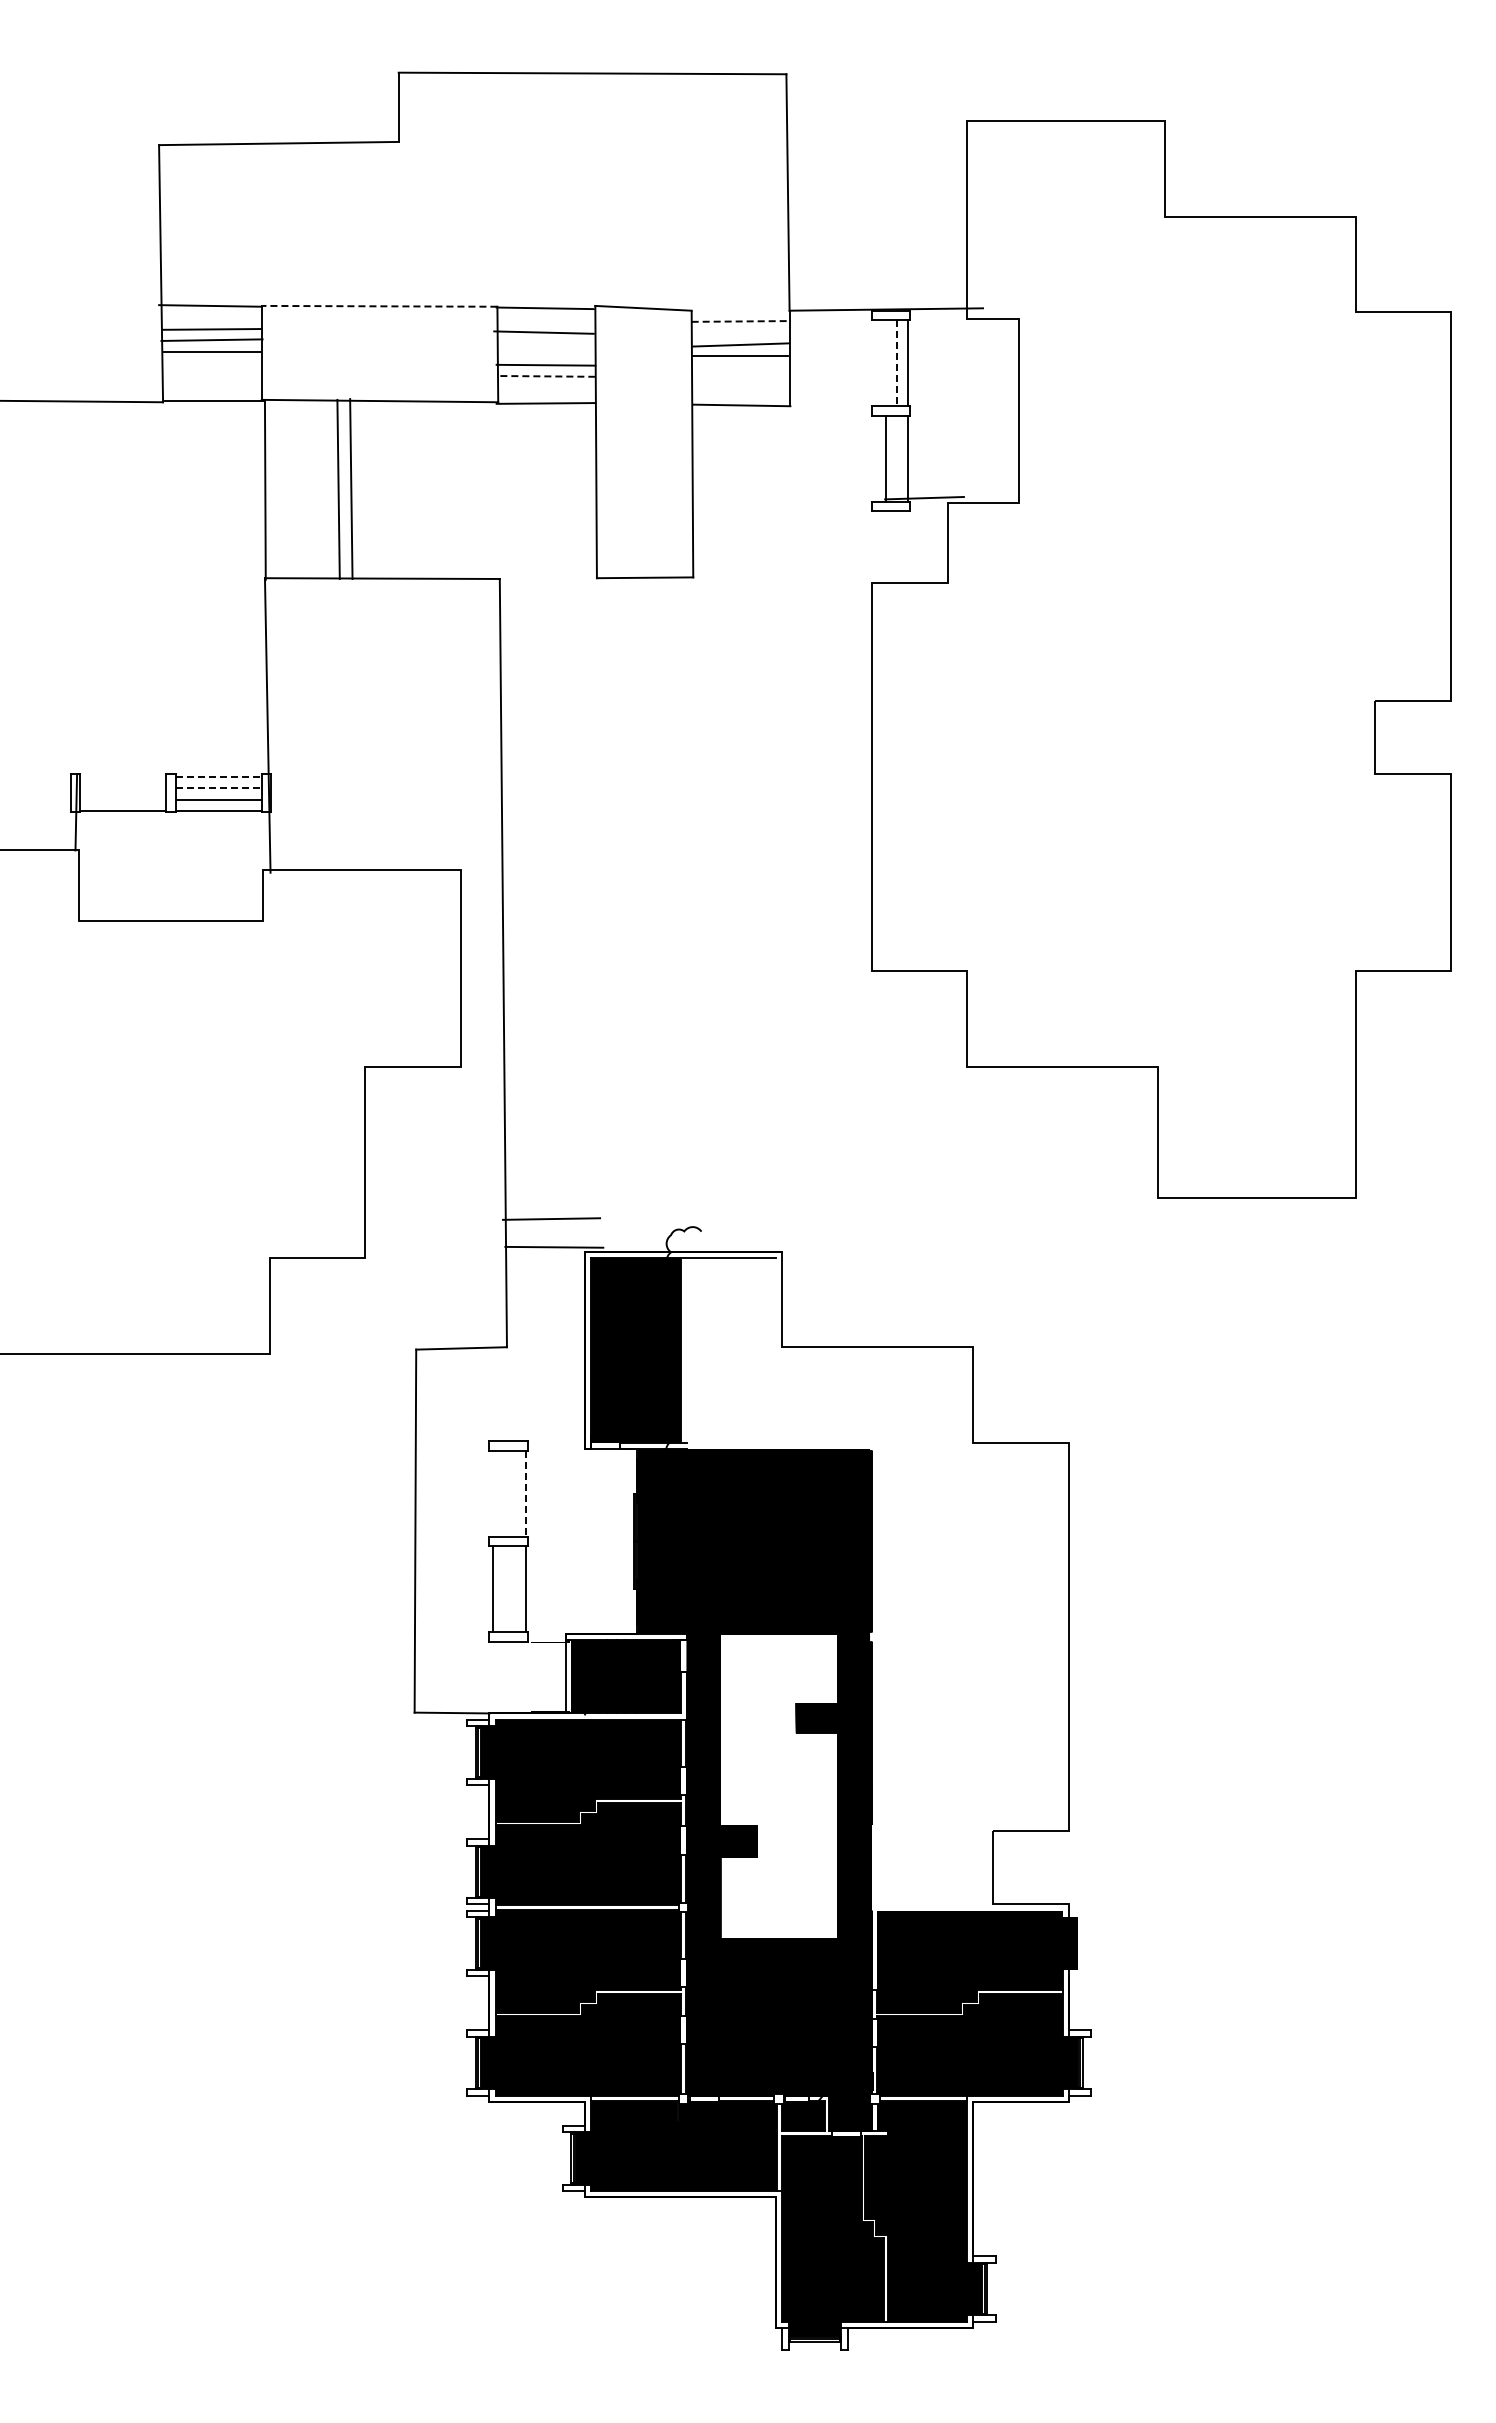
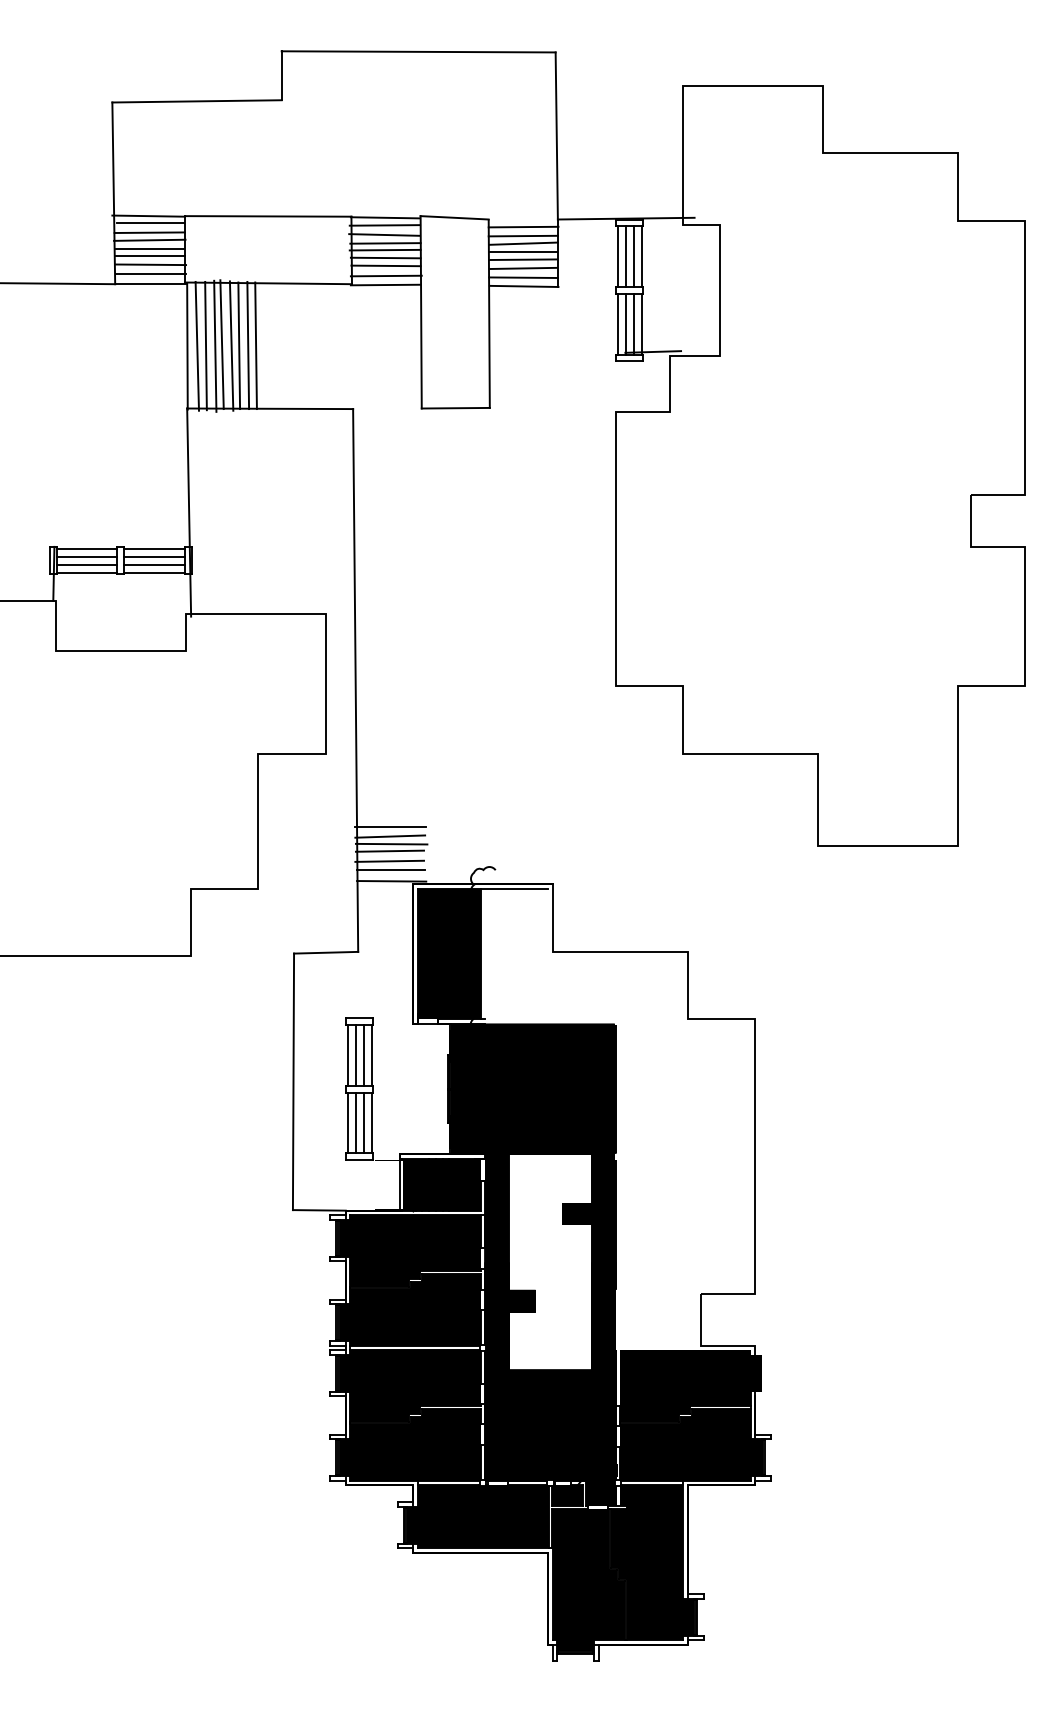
line: (379, 306) -> (268, 216), dashed -> solid
line: (212, 316) -> (150, 223), added
line: (544, 318) -> (384, 225), added
line: (741, 321) -> (523, 227), dashed -> solid
line: (740, 333) -> (523, 235), added
line: (545, 344) -> (385, 243), added
line: (545, 353) -> (385, 249), added
line: (212, 362) -> (150, 256), added
line: (874, 363) -> (617, 256), added
line: (885, 363) -> (625, 256), added
line: (897, 363) -> (634, 256), dashed -> solid
line: (740, 367) -> (523, 259), added
line: (213, 374) -> (150, 264), added
line: (546, 376) -> (386, 265), dashed -> solid
line: (740, 379) -> (523, 268), added
line: (212, 387) -> (150, 273), added
line: (546, 390) -> (386, 275), added
line: (740, 392) -> (523, 277), added
line: (874, 458) -> (617, 323), added
line: (897, 458) -> (634, 323), added
line: (313, 487) -> (221, 344), added
line: (291, 489) -> (205, 345), added
line: (304, 489) -> (215, 345), added
line: (327, 489) -> (231, 345), added
line: (362, 489) -> (256, 345), added
line: (278, 490) -> (196, 346), added
line: (123, 777) -> (87, 549), added
line: (218, 777) -> (154, 549), dashed -> solid
line: (123, 788) -> (87, 557), added
line: (218, 788) -> (154, 557), dashed -> solid
line: (123, 799) -> (87, 564), added
line: (552, 1170) -> (390, 827), added
line: (552, 1183) -> (390, 836), added
line: (553, 1194) -> (391, 843), added
line: (551, 1204) -> (389, 851), added
line: (552, 1231) -> (390, 870), added
line: (492, 1493) -> (347, 1055), added
line: (503, 1493) -> (355, 1055), added
line: (514, 1493) -> (363, 1055), added
line: (526, 1493) -> (371, 1055), dashed -> solid
line: (503, 1589) -> (355, 1123), added
line: (514, 1589) -> (363, 1123), added

